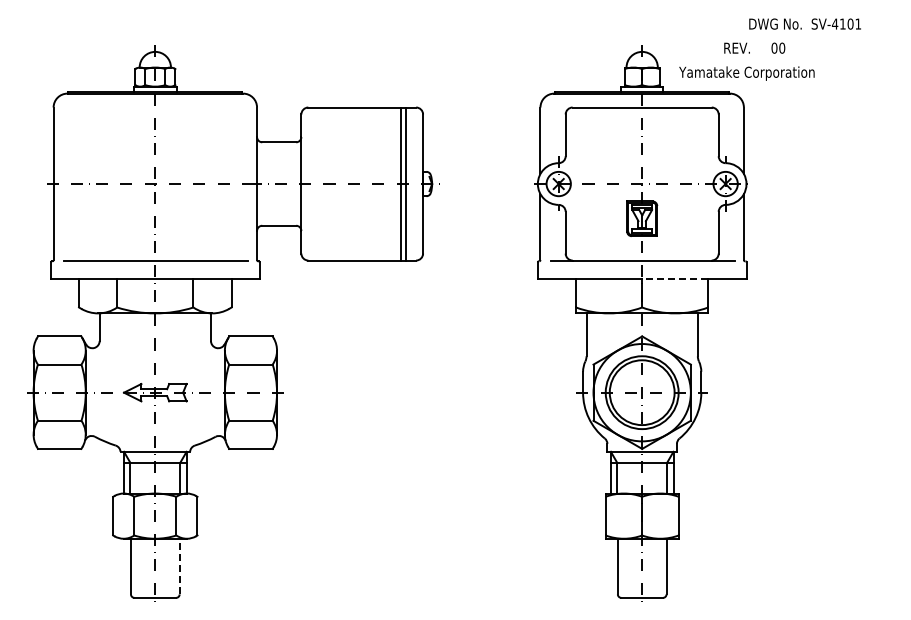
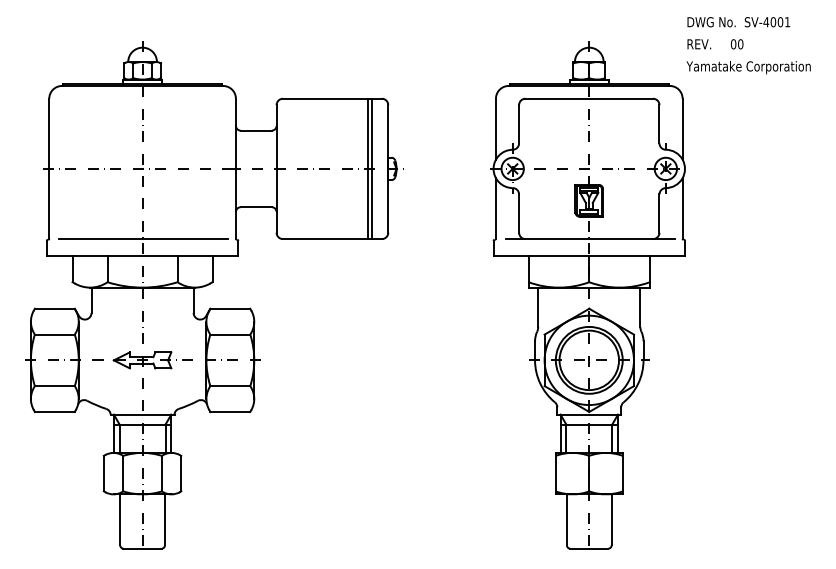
text: (842, 23) -> (773, 21), SV-4101 -> SV-4001
text: (754, 47) -> (715, 43), moved
text: (746, 73) -> (748, 67), moved
line: (674, 278) -> (618, 255), dashed -> solid
line: (179, 566) -> (164, 519), dashed -> solid

